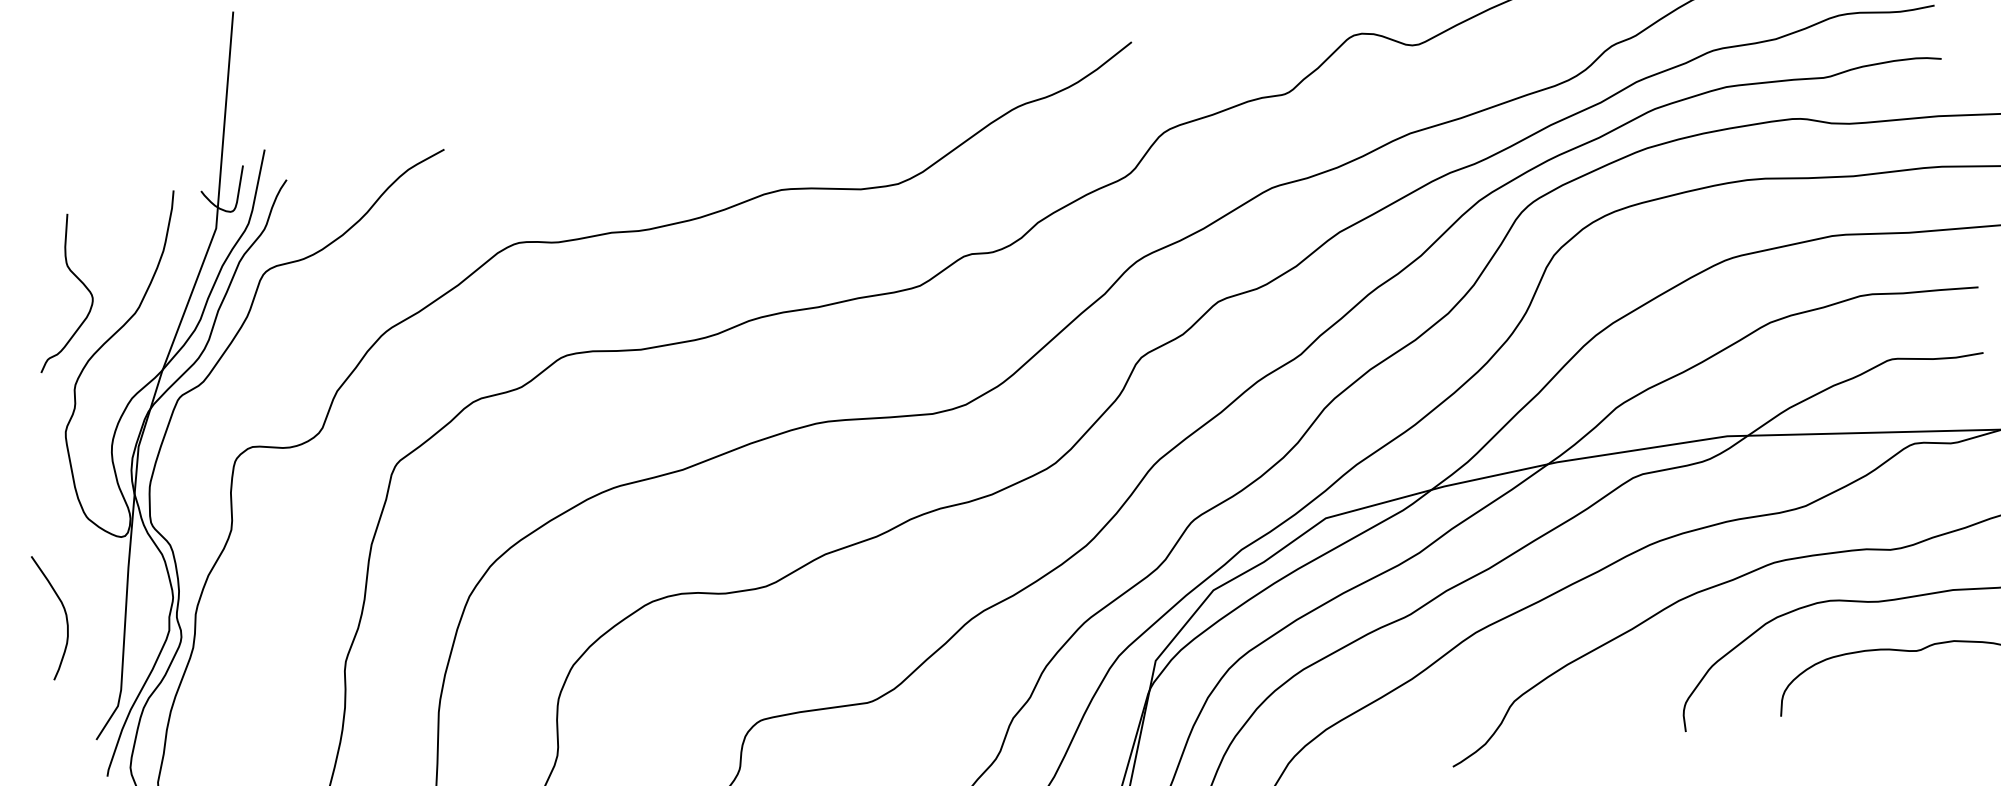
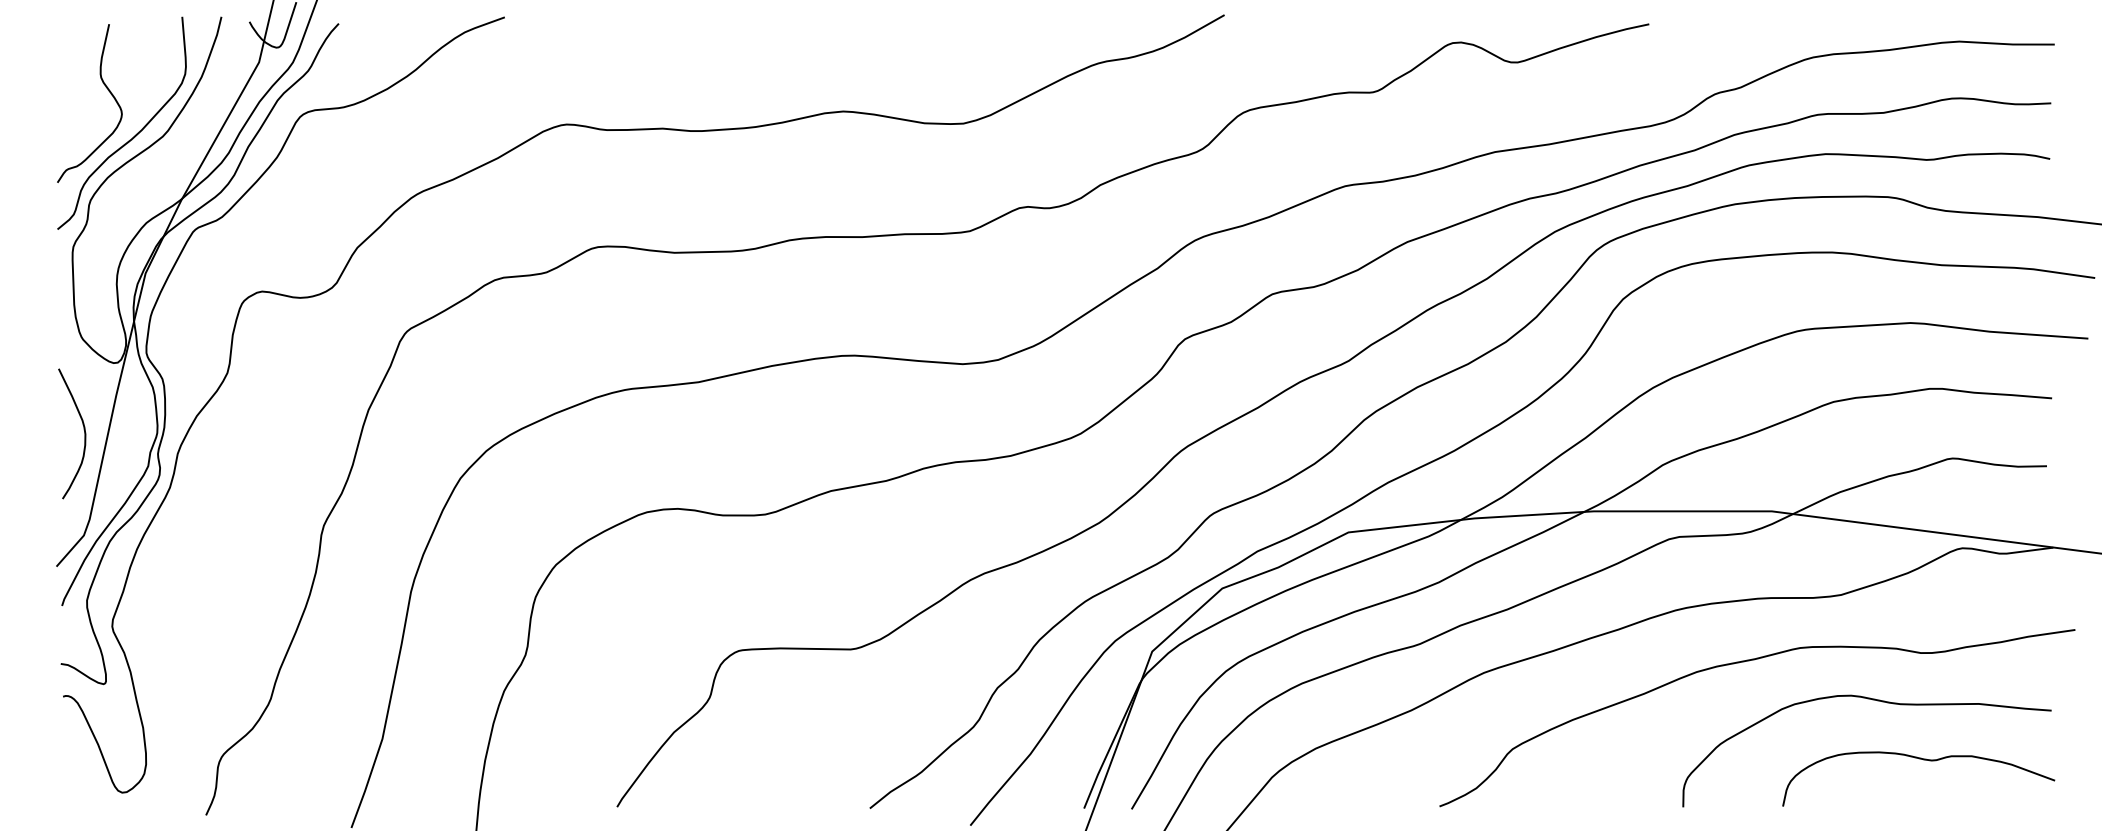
curve: (107, 316) -> (134, 135), added
curve: (63, 610) -> (83, 429), moved

